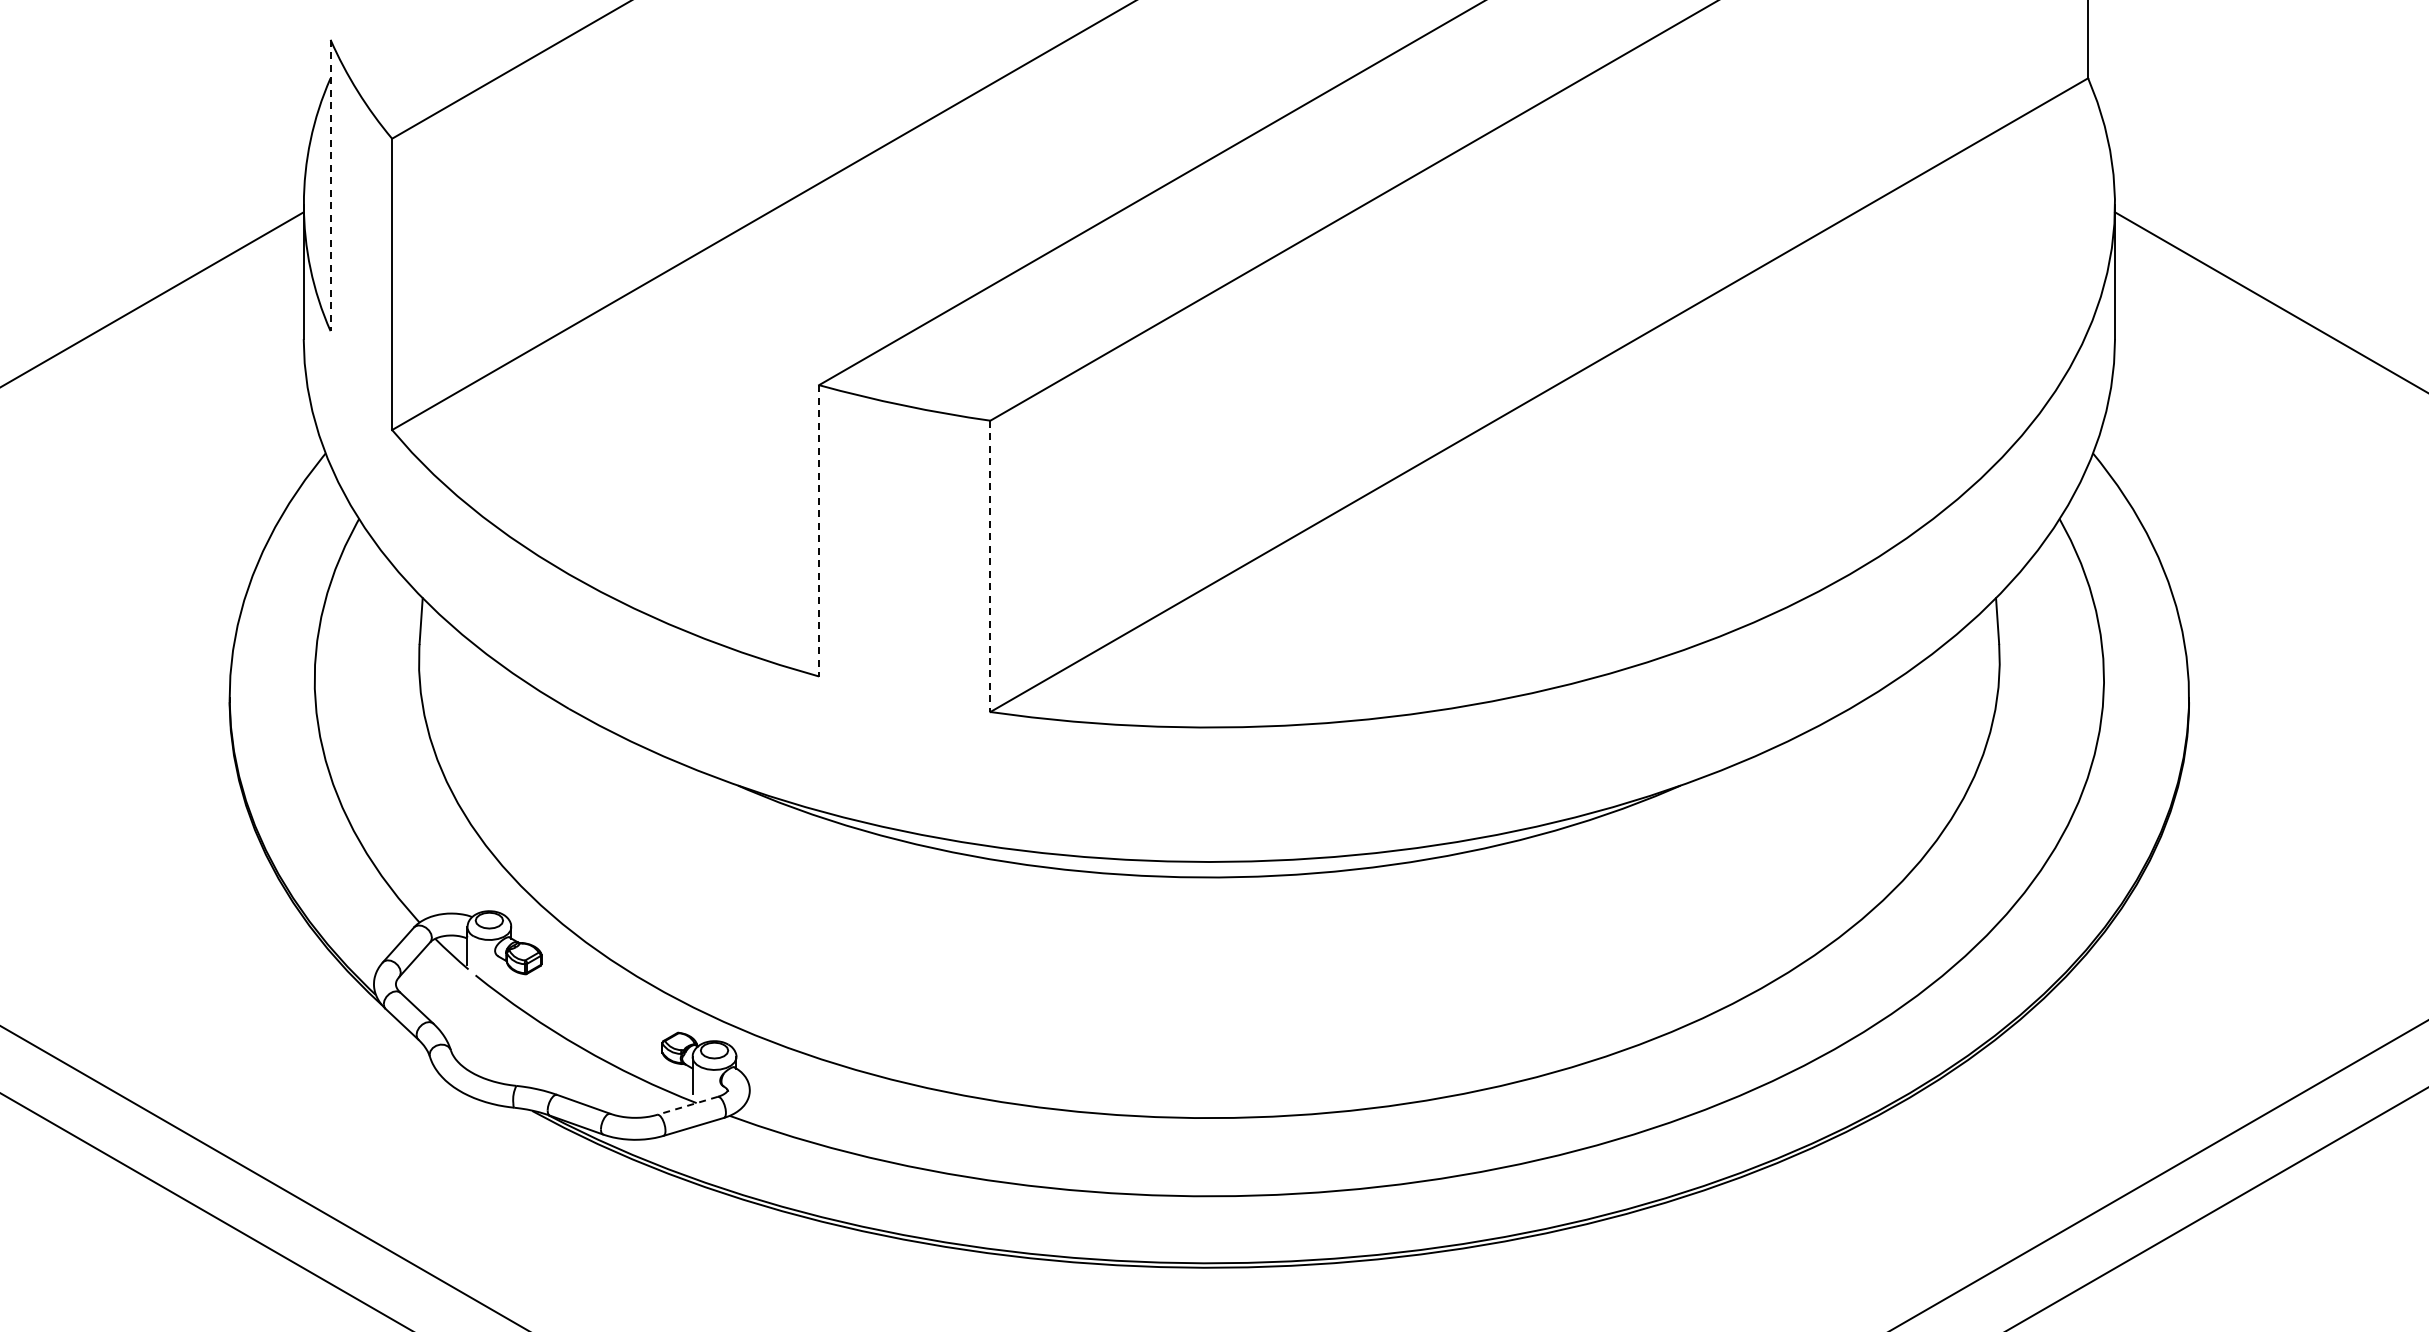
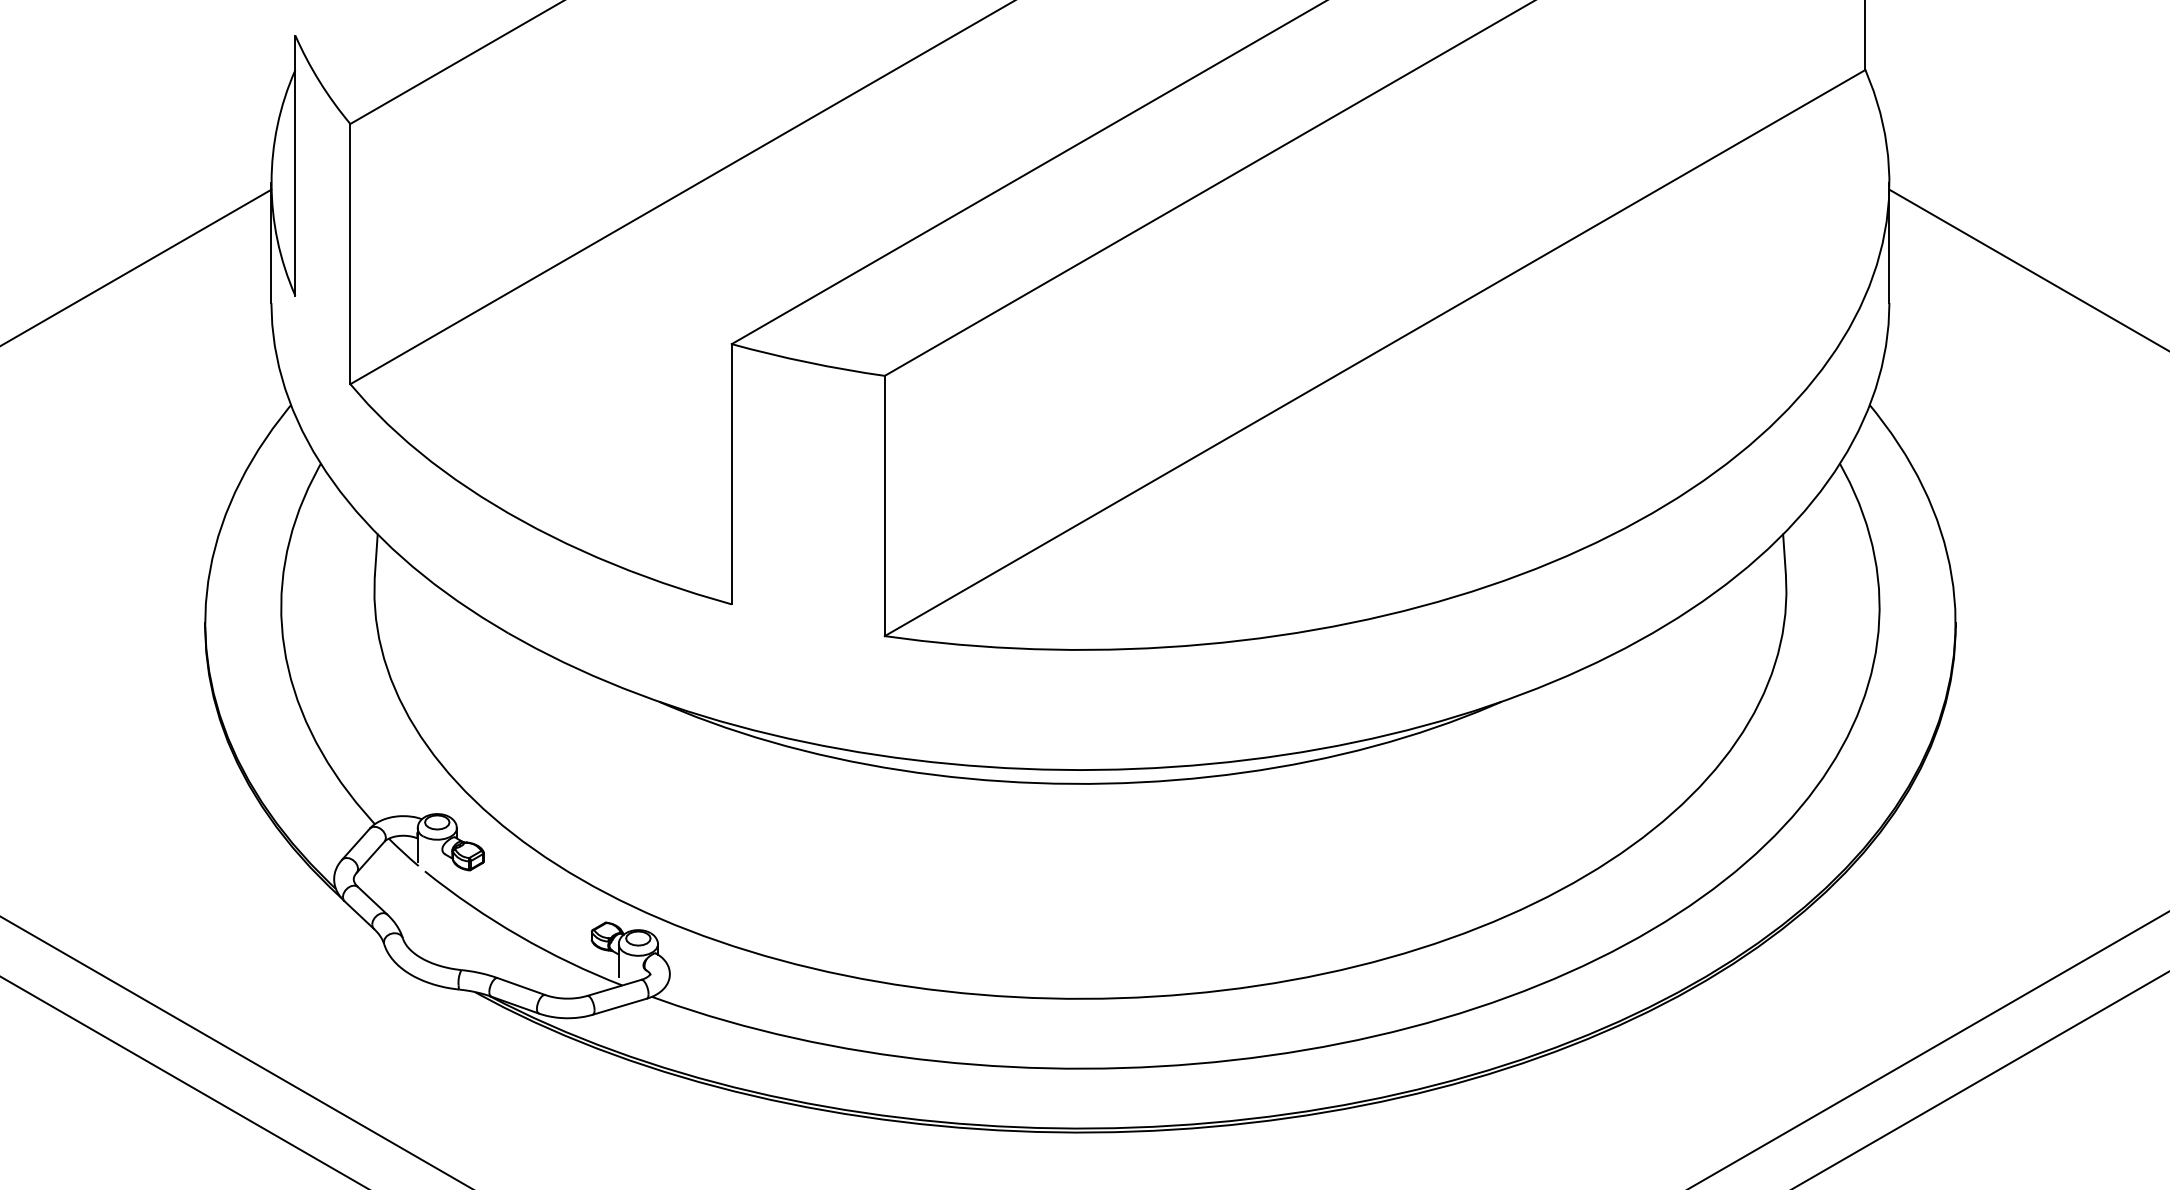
line: (330, 185) -> (295, 165), dashed -> solid
line: (819, 530) -> (732, 473), dashed -> solid
line: (990, 566) -> (884, 506), dashed -> solid
line: (687, 1105) -> (614, 987), dashed -> solid

